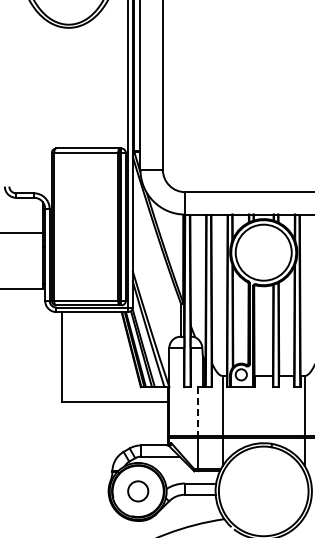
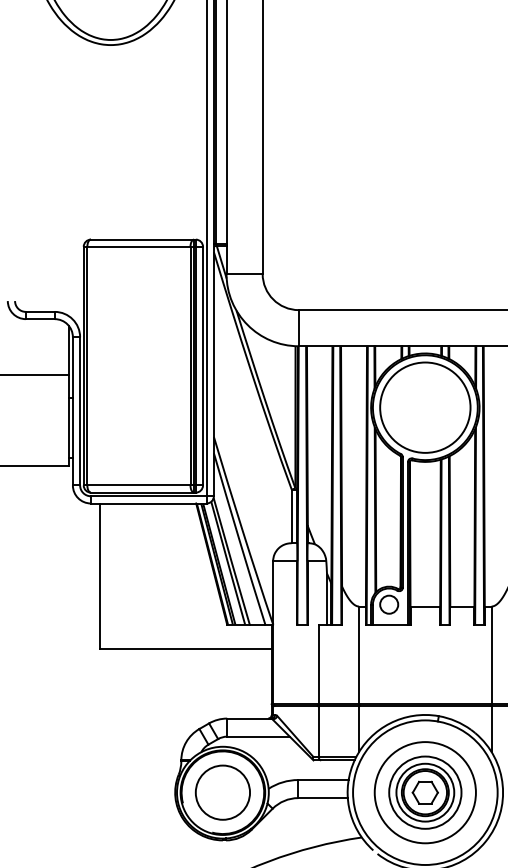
line: (197, 411) -> (318, 663), dashed -> solid
circle: (138, 491) -> (223, 792), size x1.67
part: (263, 491) -> (424, 792), added

